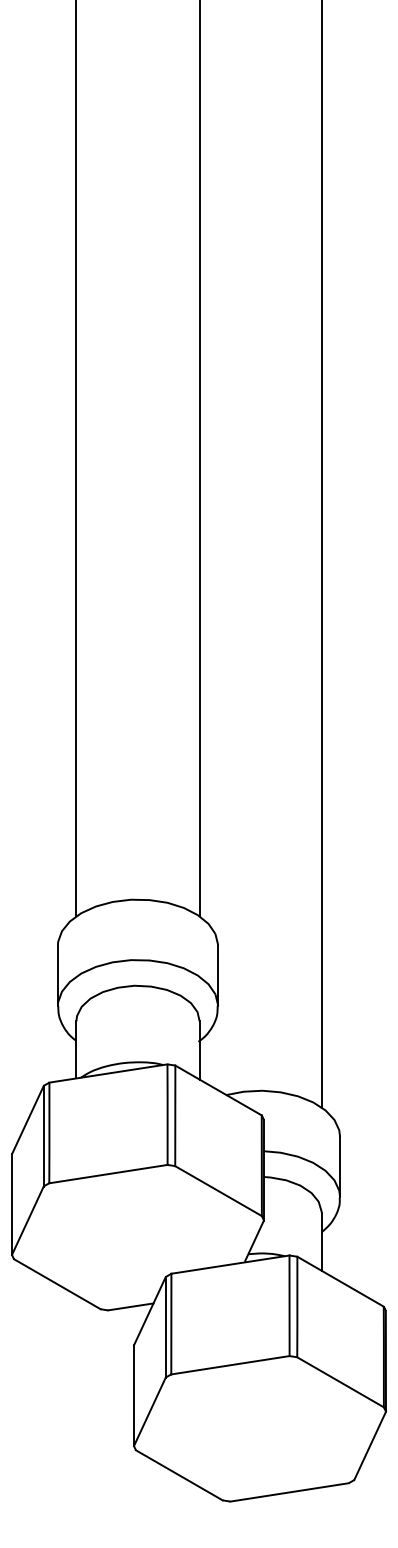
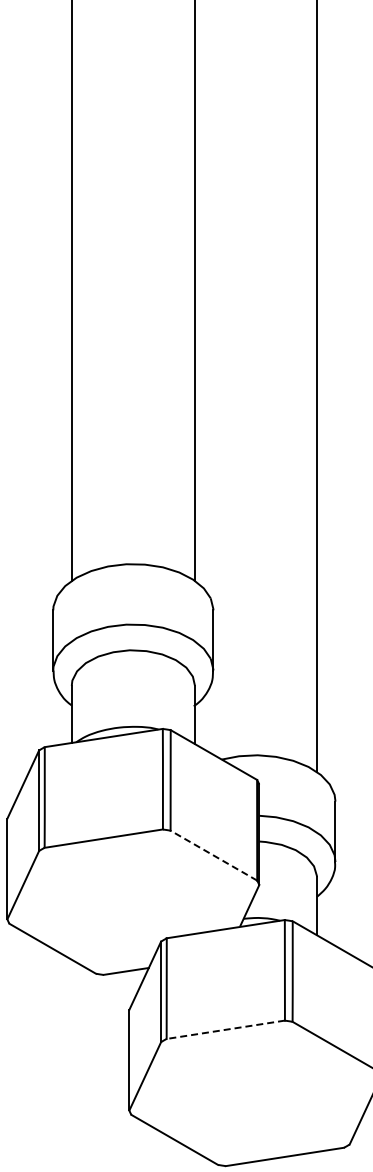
line: (218, 1191) -> (213, 856), solid -> dashed
line: (230, 1365) -> (225, 1030), solid -> dashed

